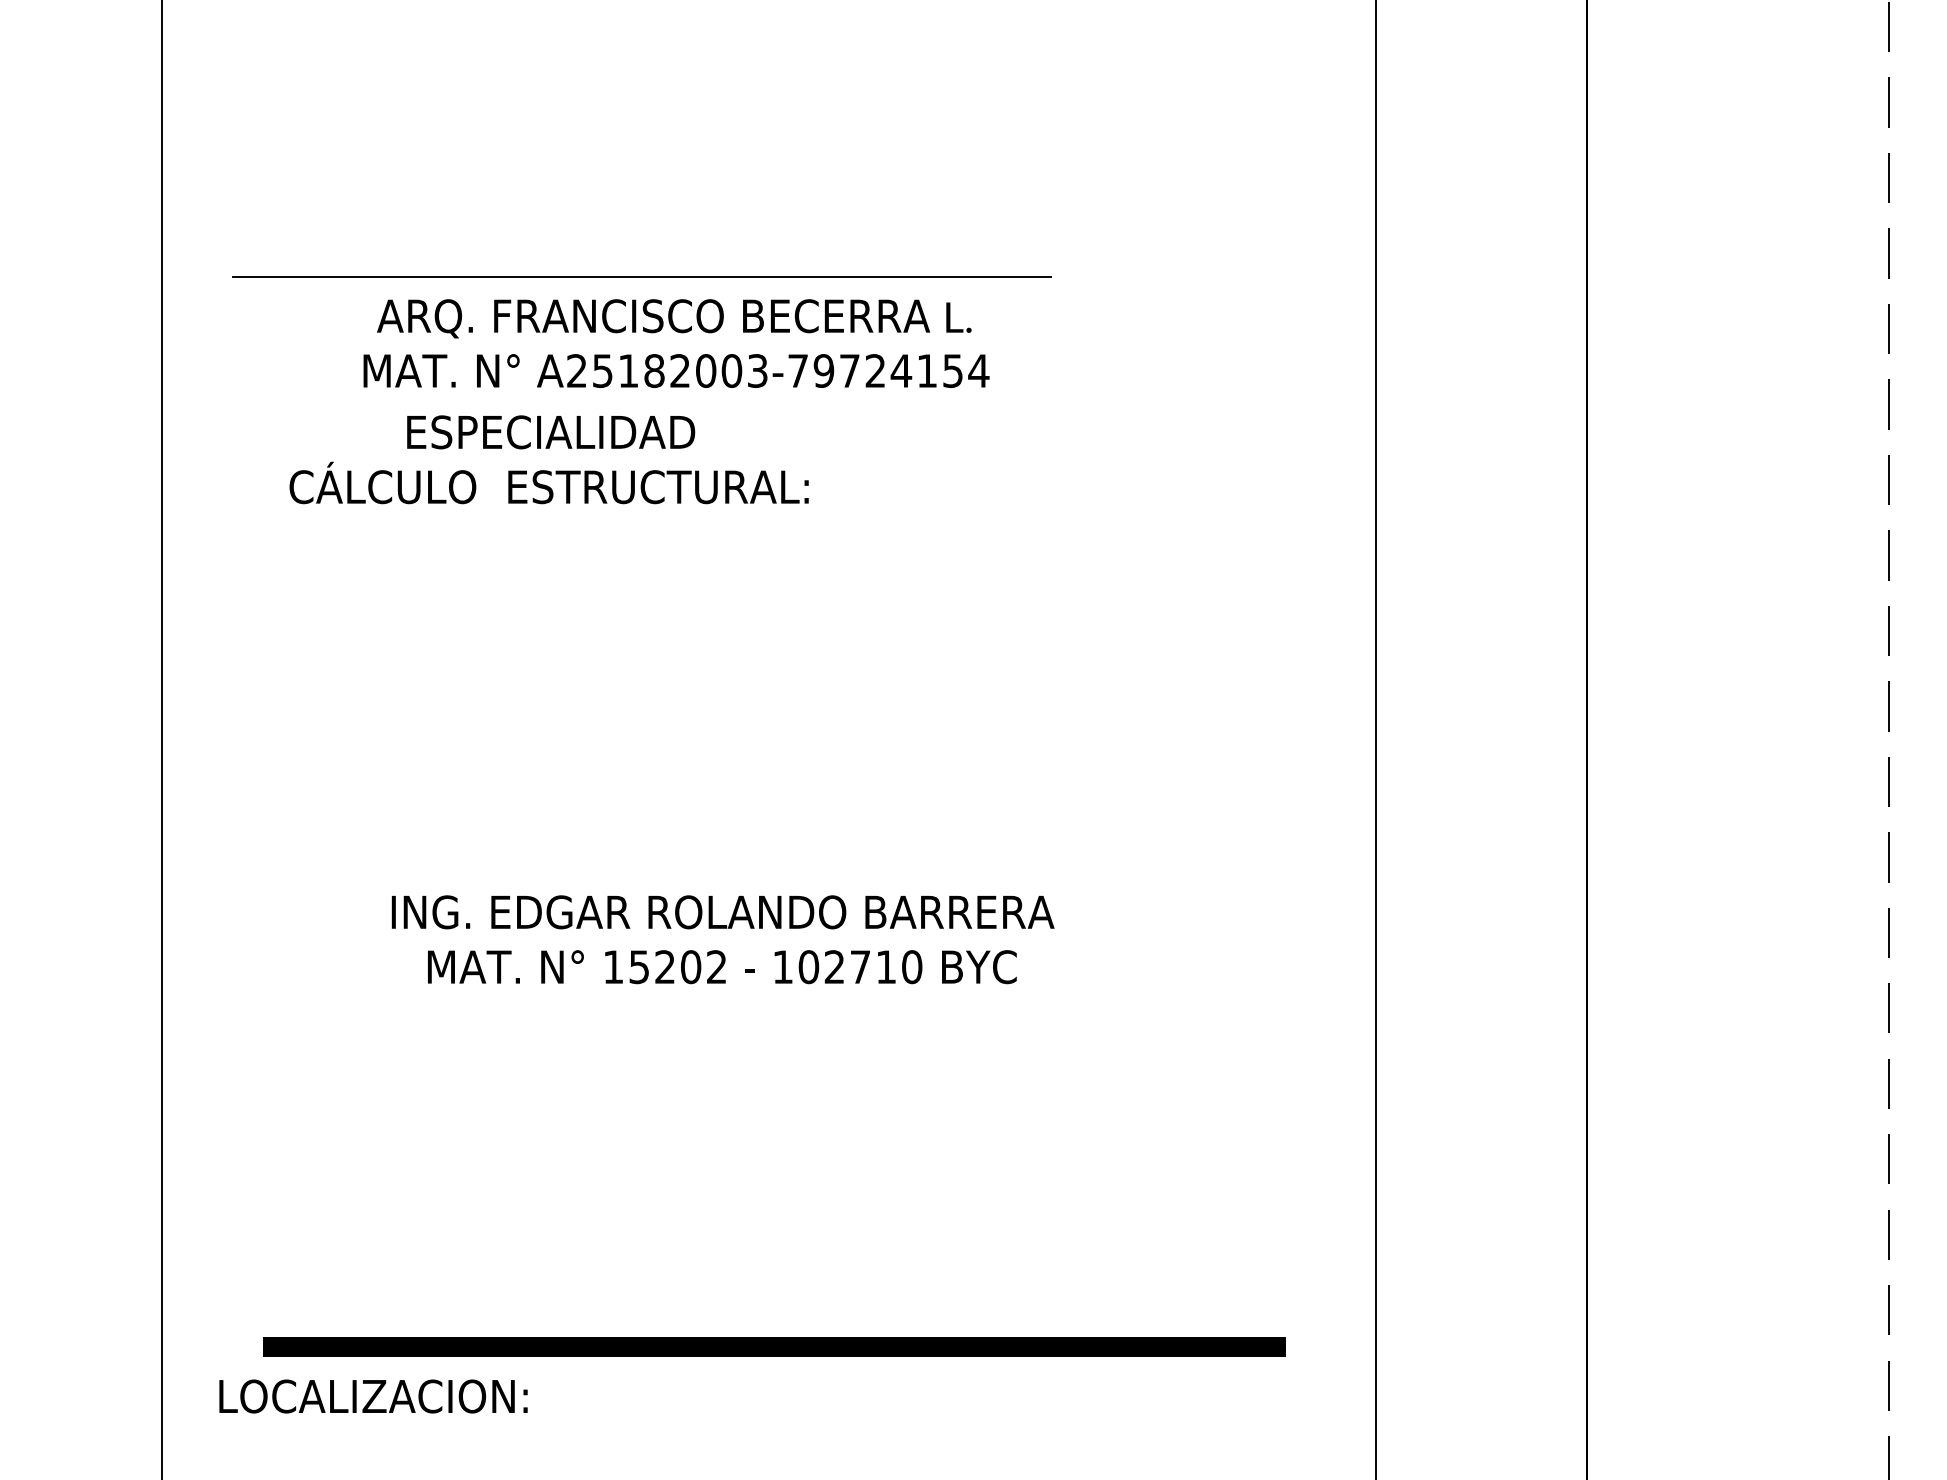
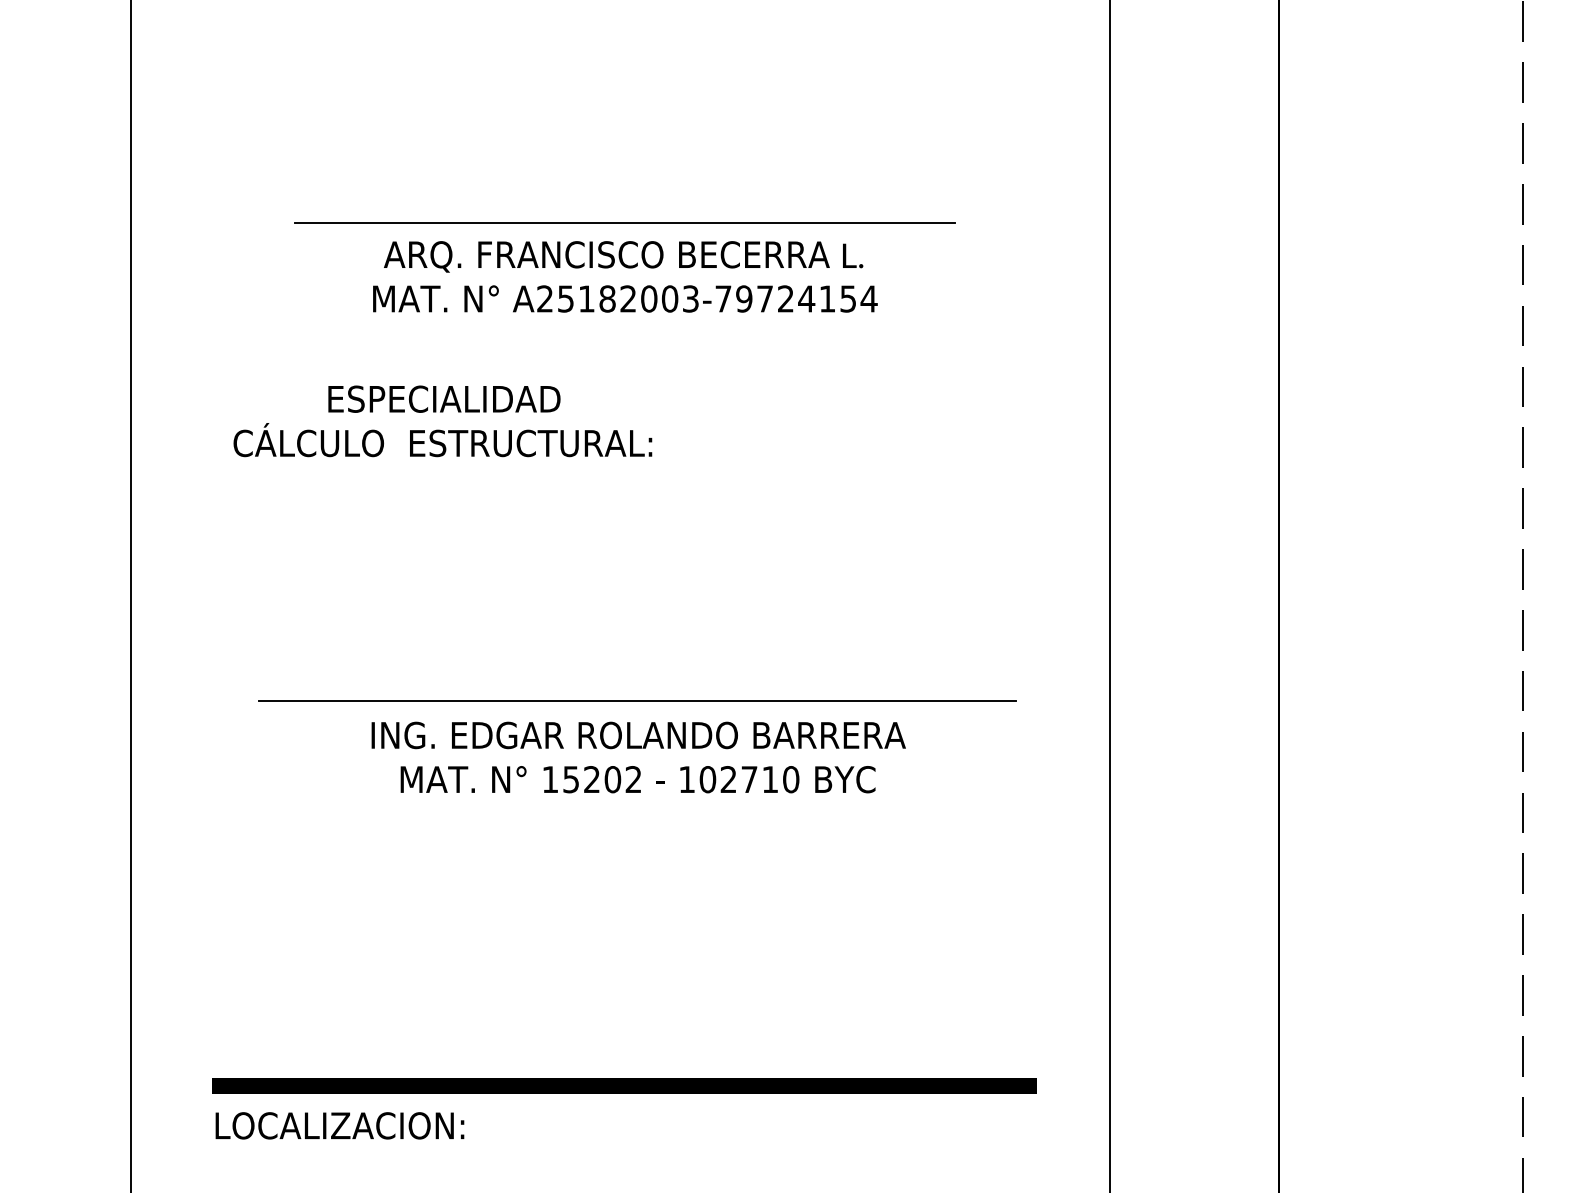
line: (641, 276) -> (624, 222), moved
text: (676, 343) -> (625, 276), moved
text: (548, 459) -> (442, 421), moved
line: (790, 870) -> (637, 701), added
text: (722, 939) -> (638, 757), moved
text: (373, 1396) -> (339, 1125), moved

